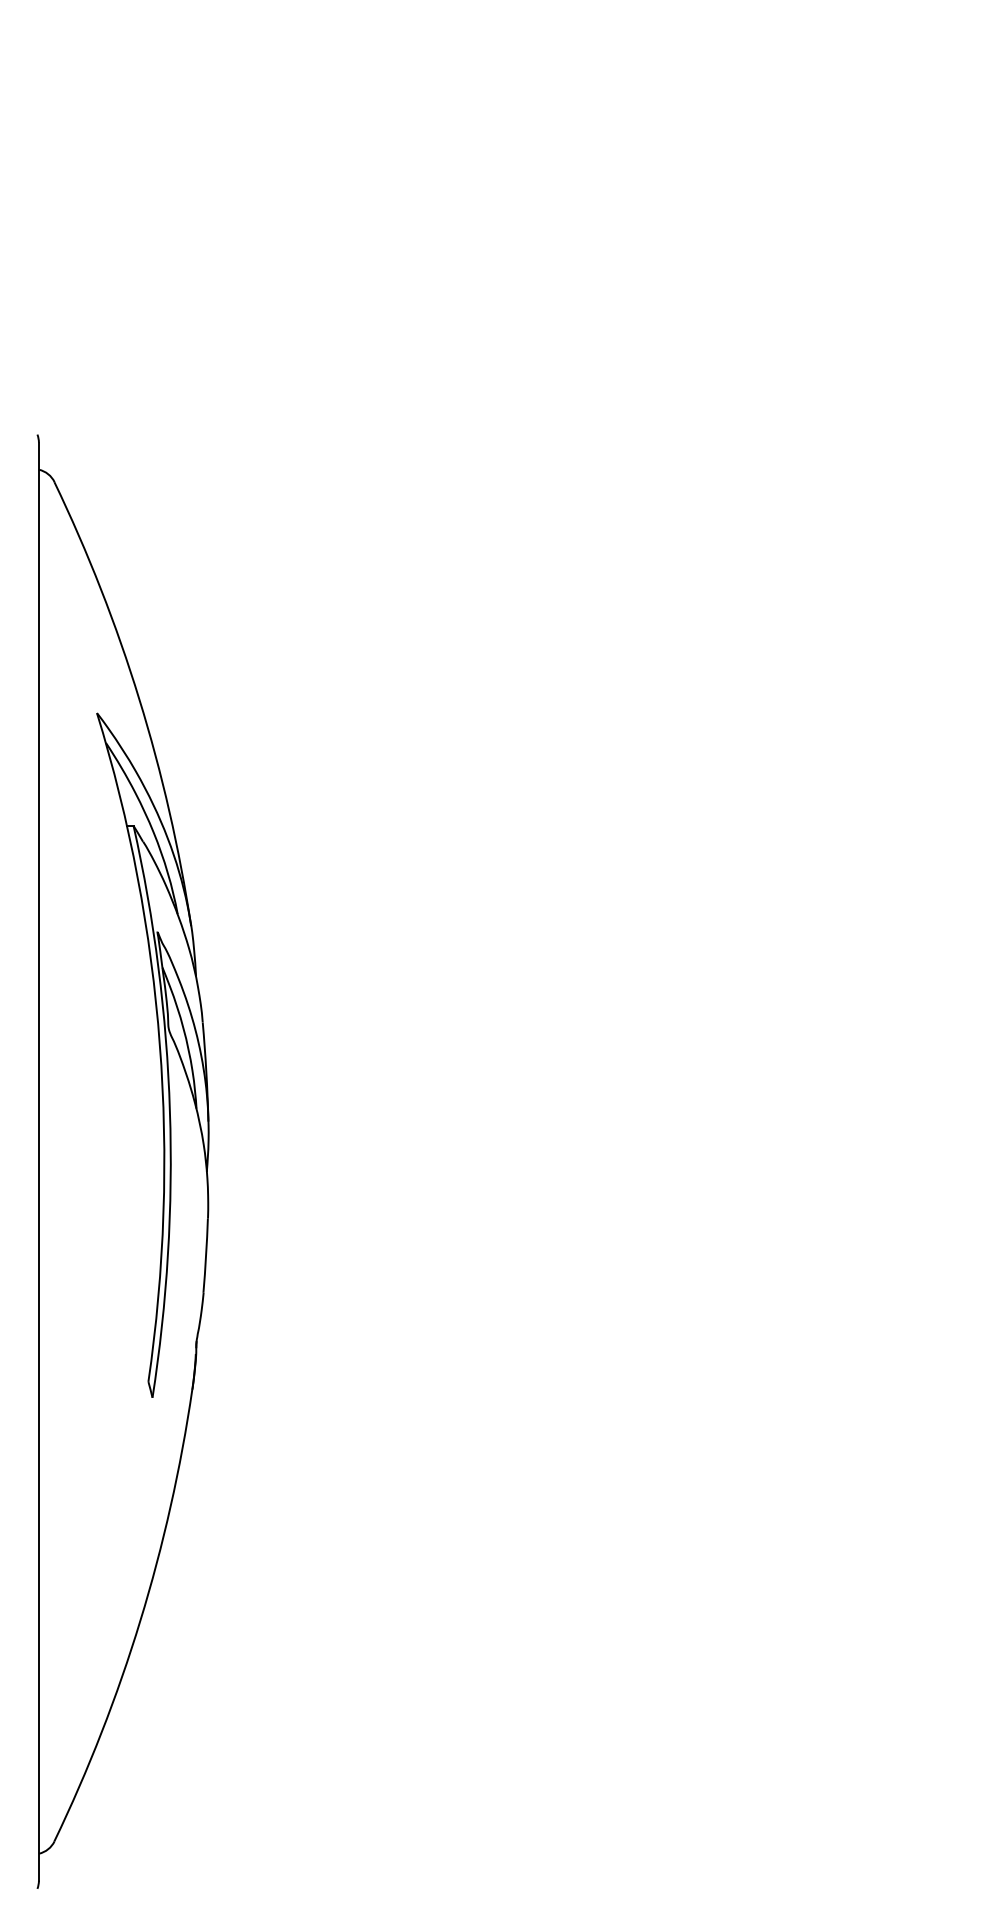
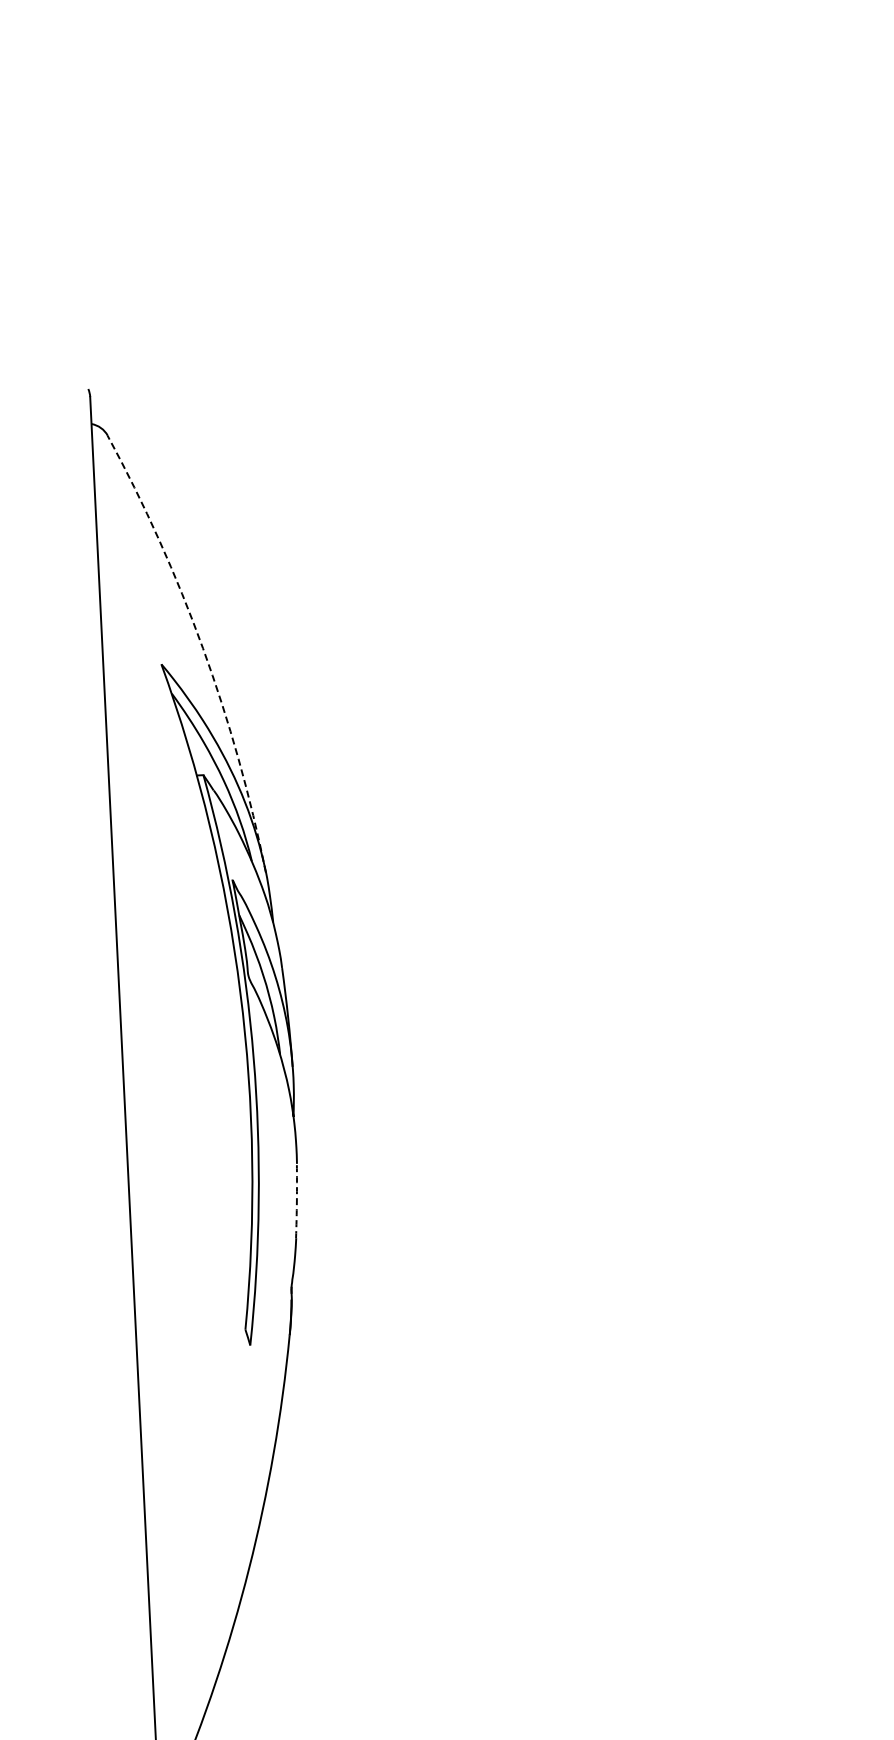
arc: (139, 699) -> (203, 648), solid -> dashed
arc: (206, 1255) -> (297, 1200), solid -> dashed

